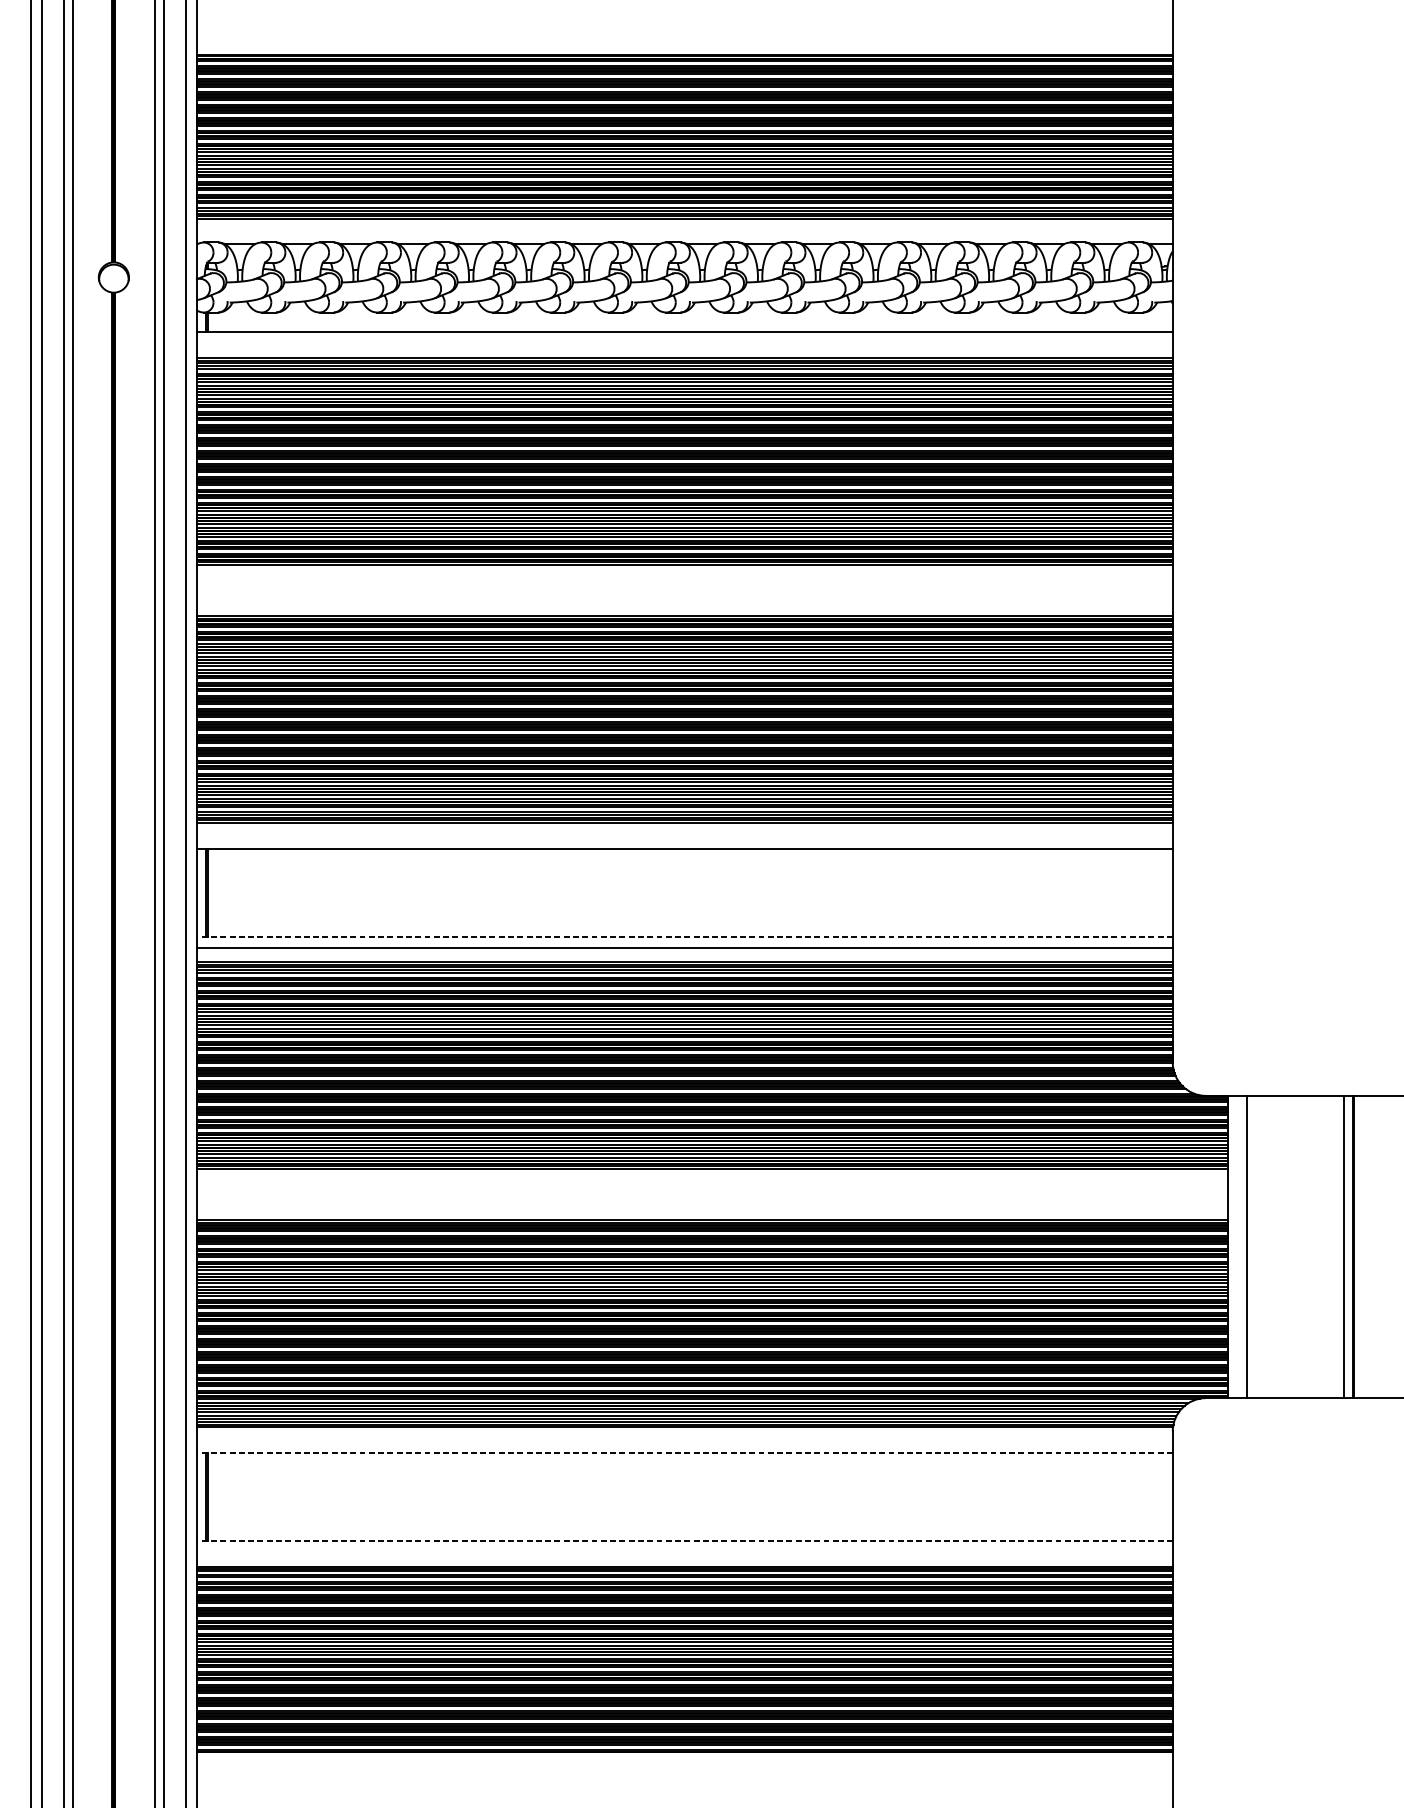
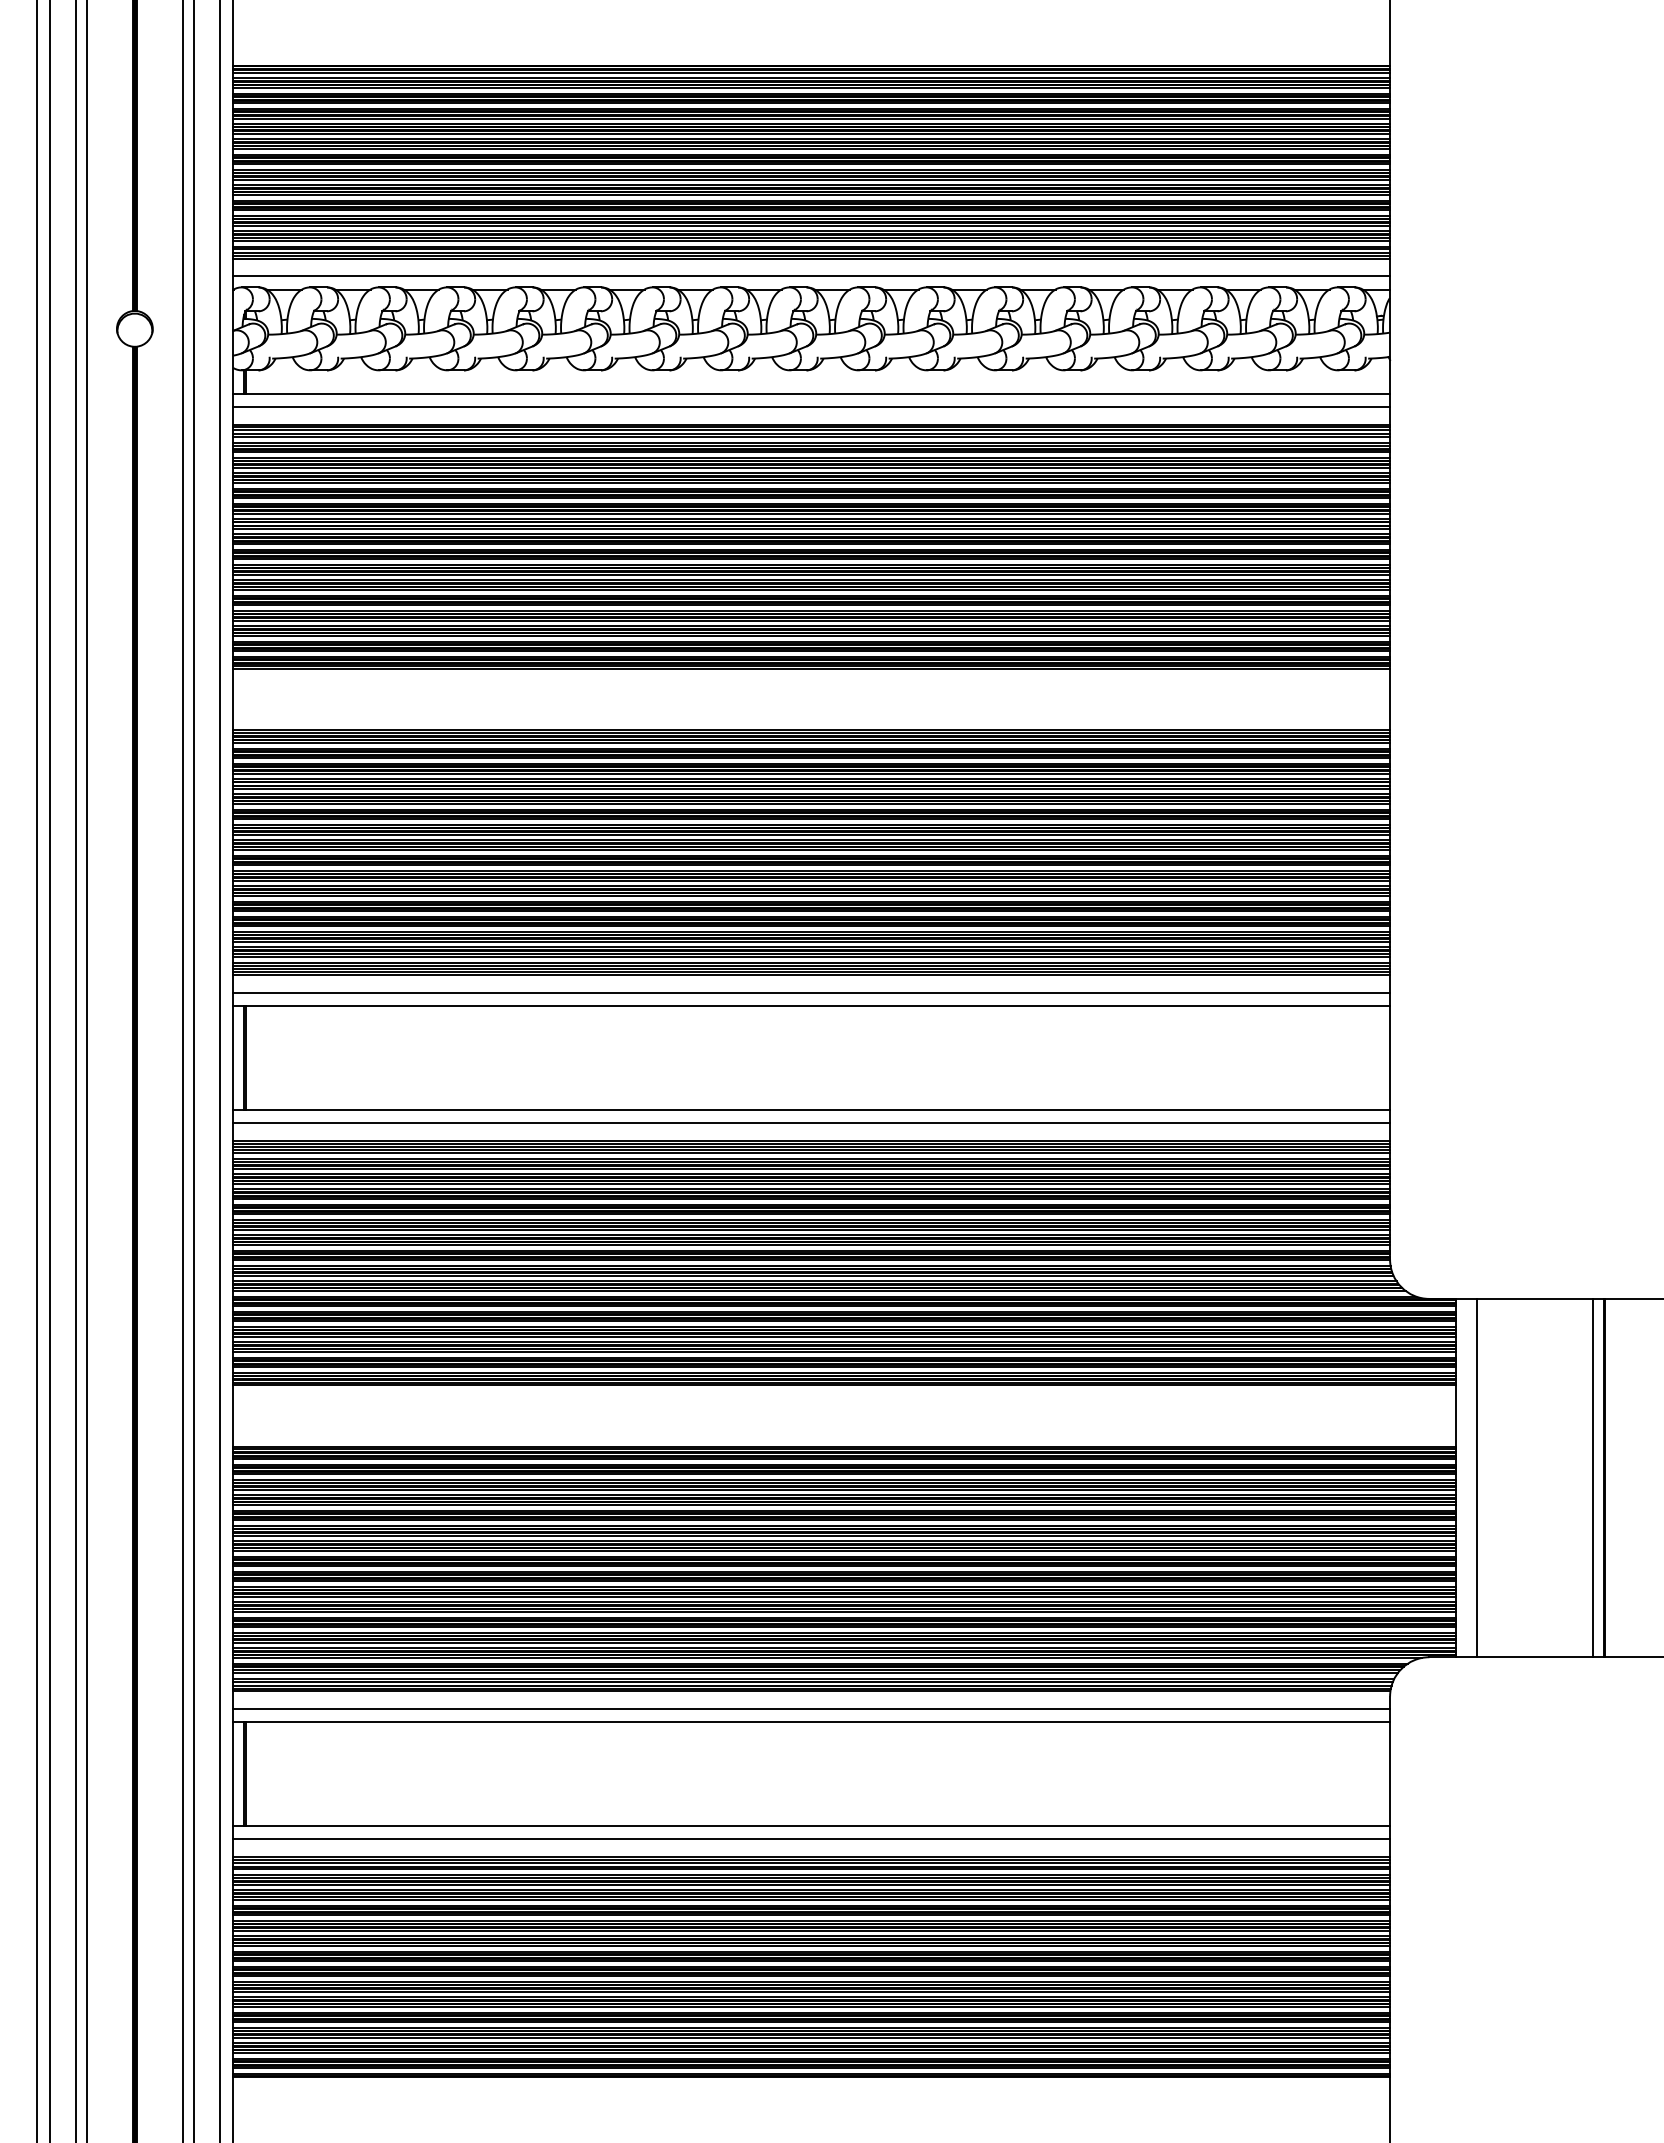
line: (684, 233) -> (811, 276), added
line: (684, 343) -> (811, 407), added
line: (684, 837) -> (811, 992), added
line: (684, 936) -> (811, 1110), dashed -> solid
line: (684, 1441) -> (811, 1708), added
line: (684, 1452) -> (811, 1721), dashed -> solid
line: (684, 1540) -> (811, 1826), dashed -> solid
line: (684, 1551) -> (811, 1839), added

